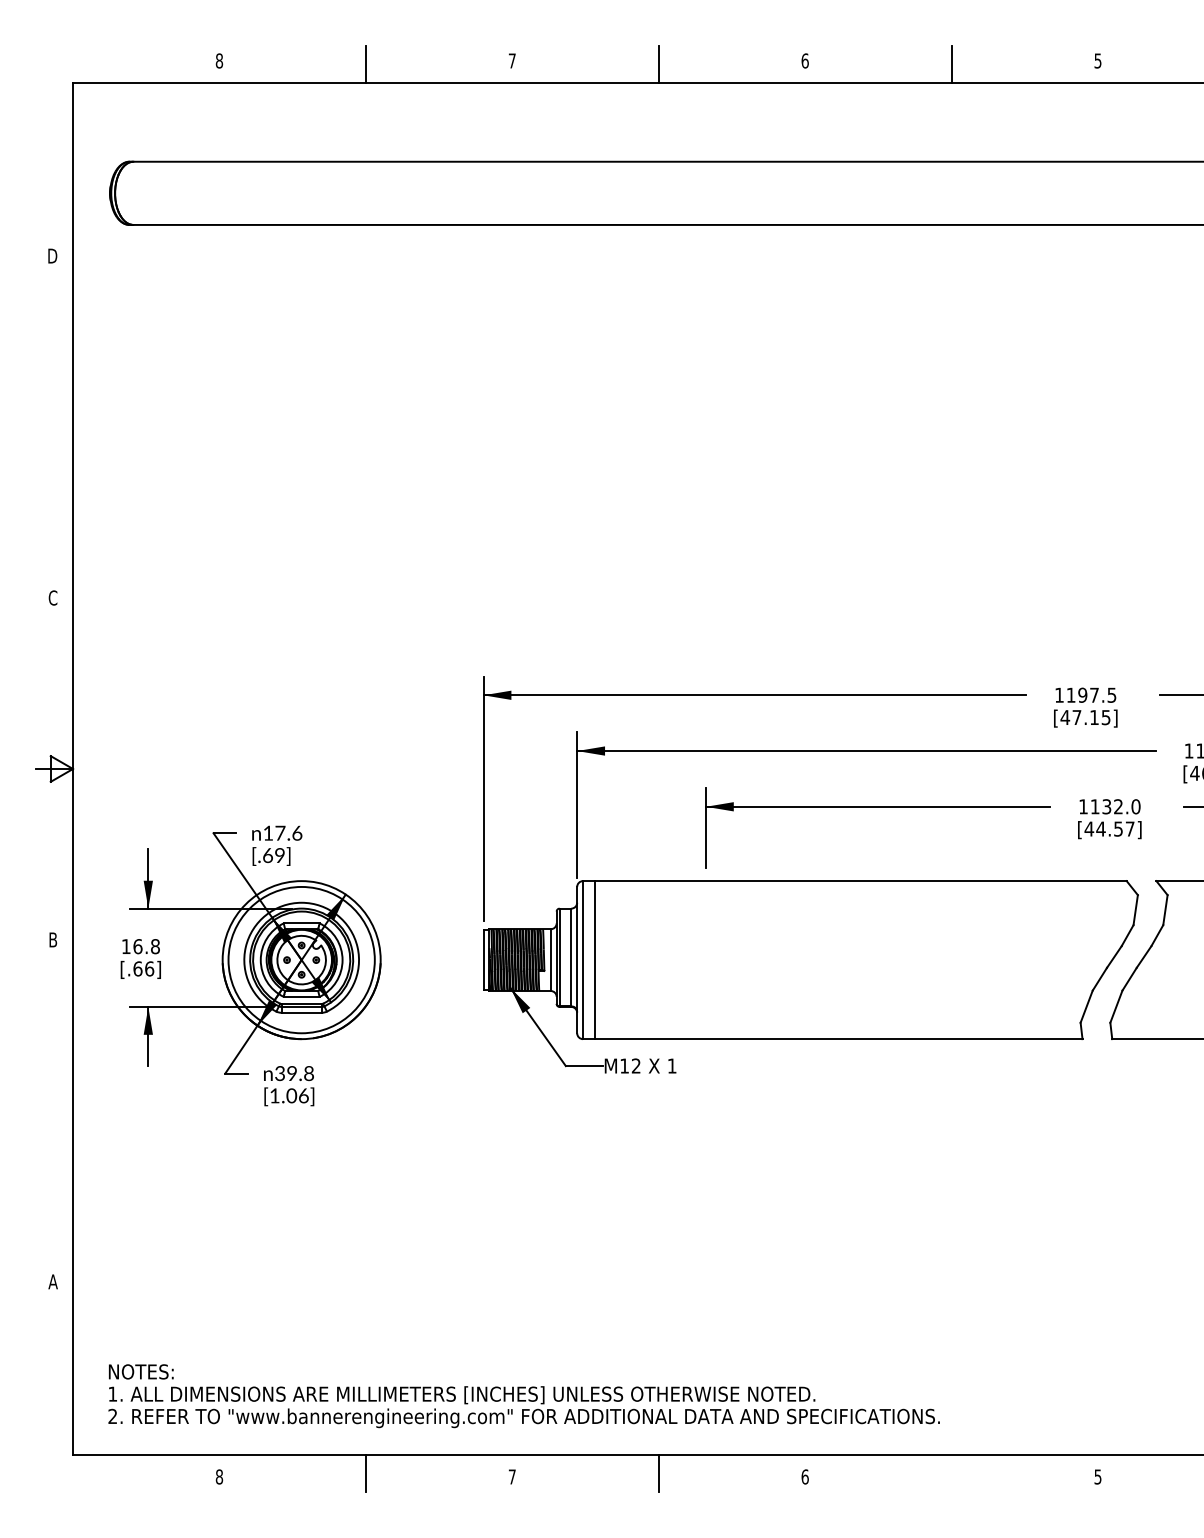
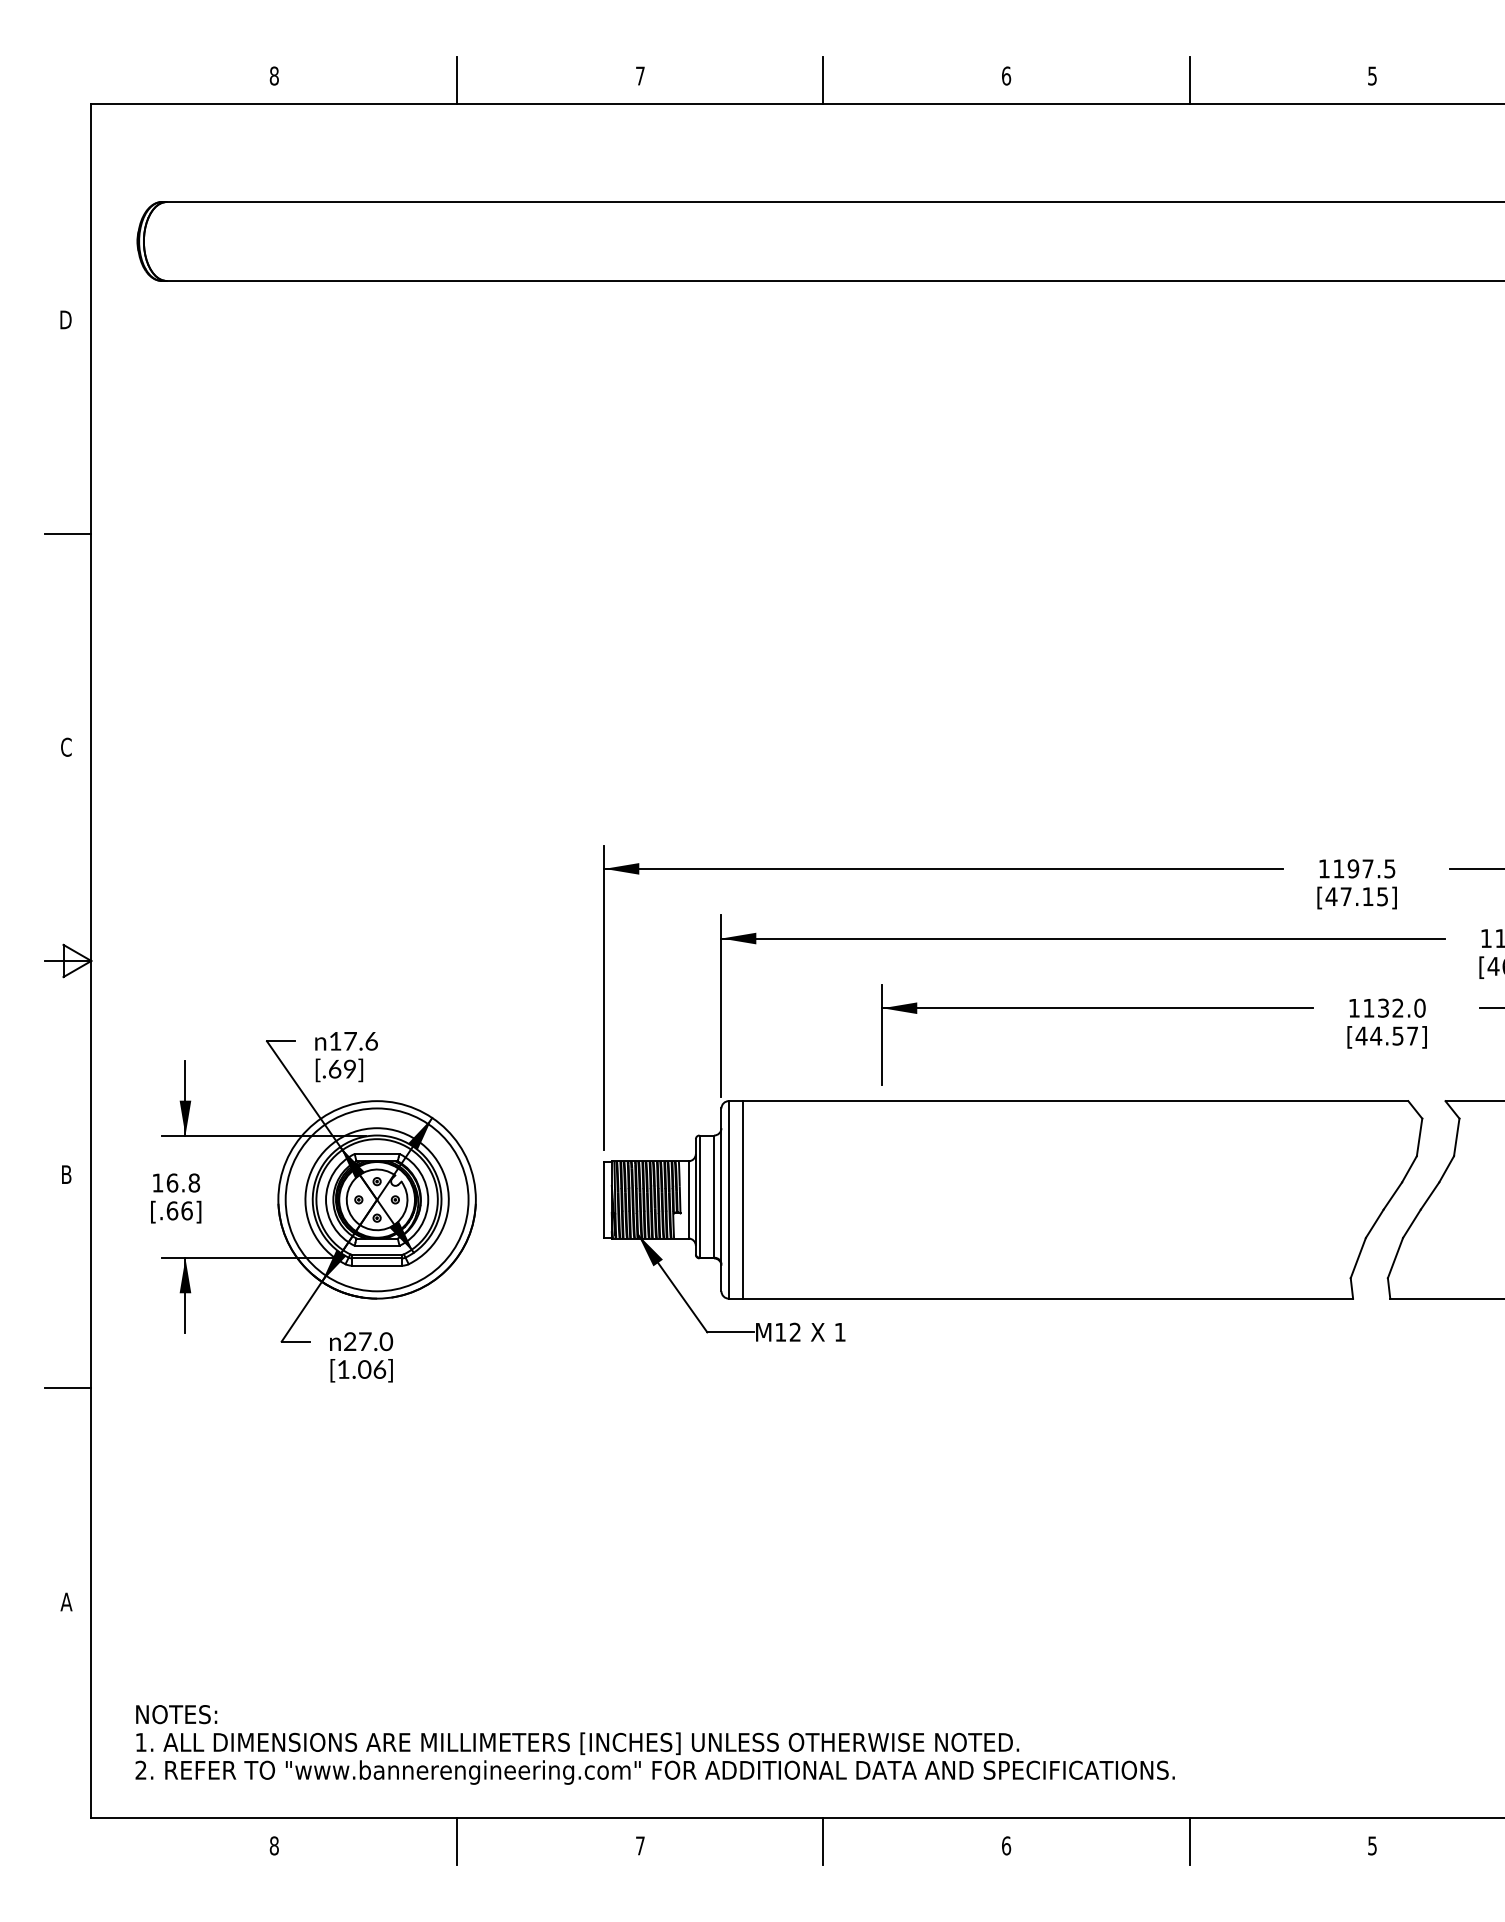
line: (54, 427) -> (68, 534), added
text: (294, 1073) -> (368, 1341), 39.8 -> 27.0
line: (54, 1110) -> (68, 1387), added
line: (951, 1472) -> (1189, 1840), added

